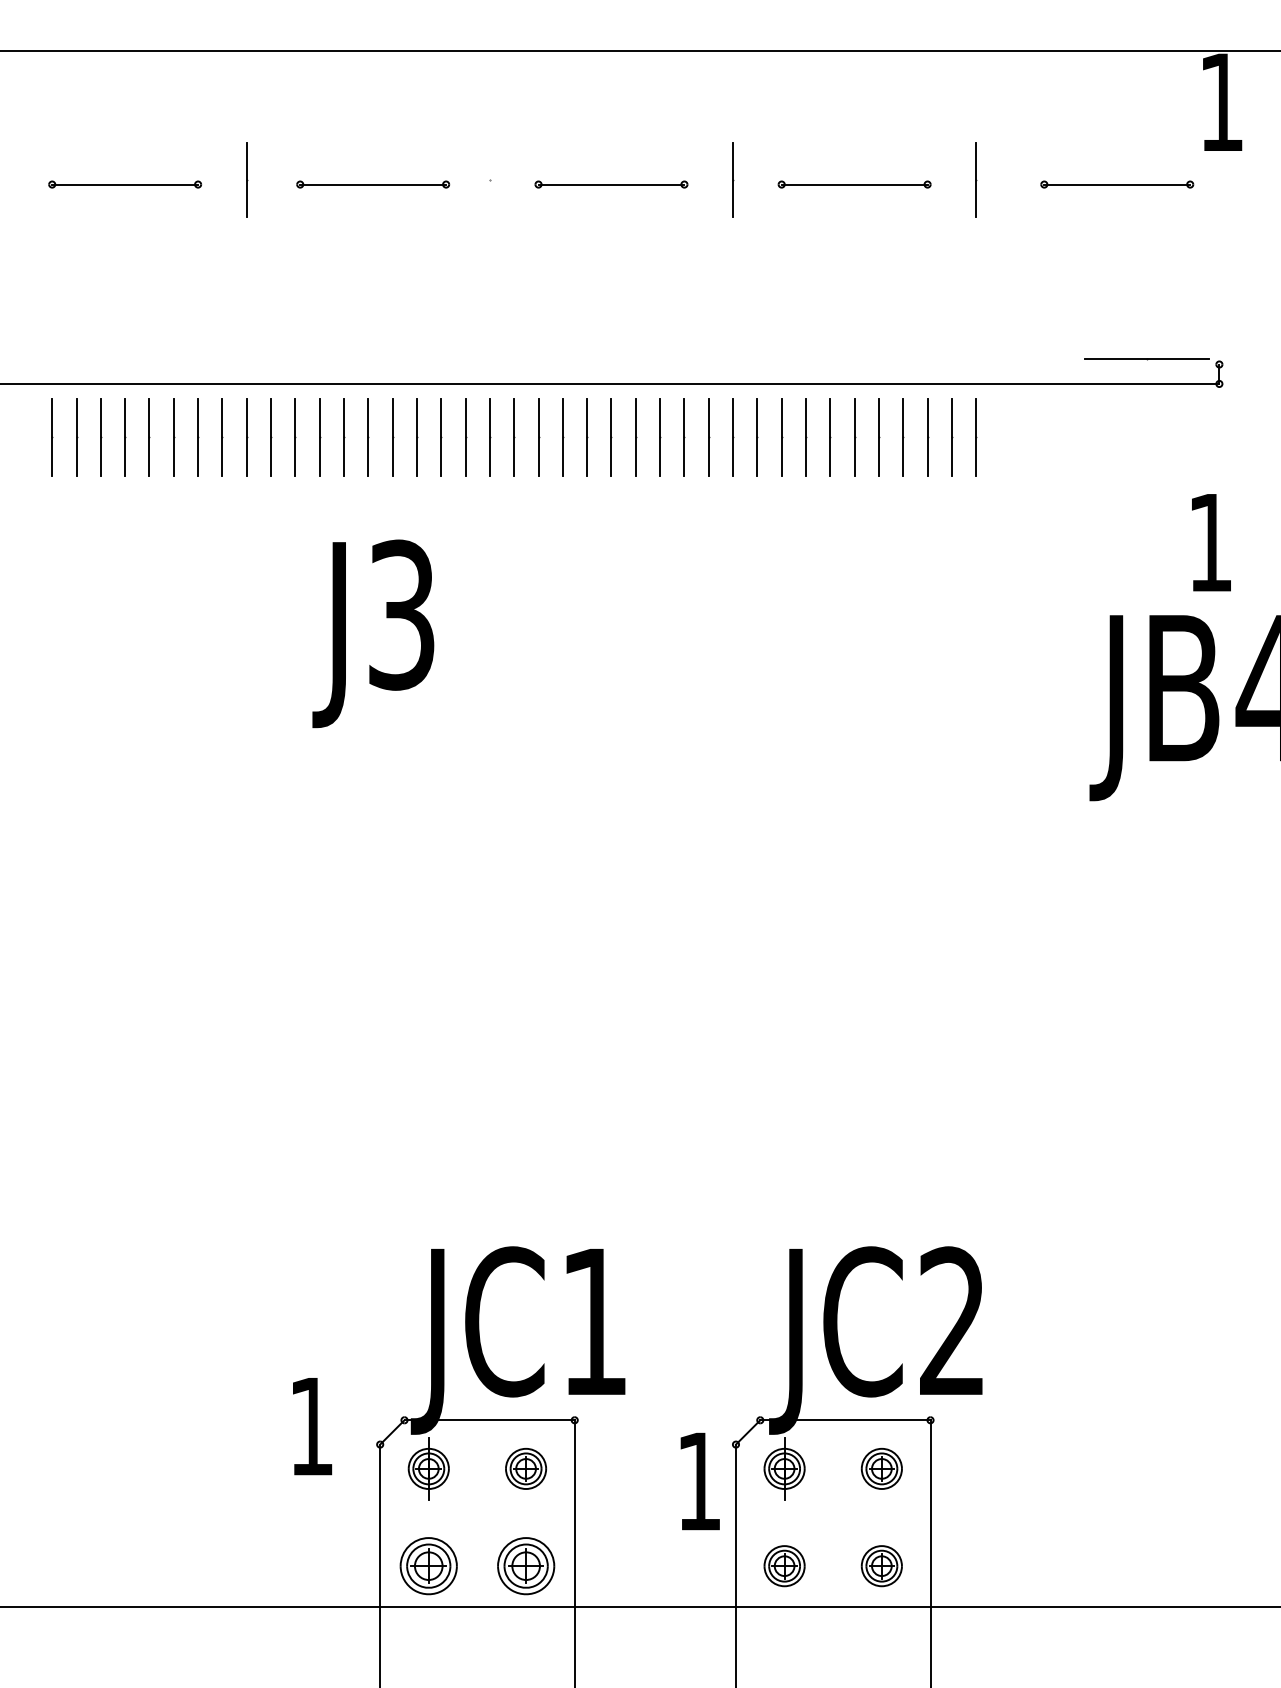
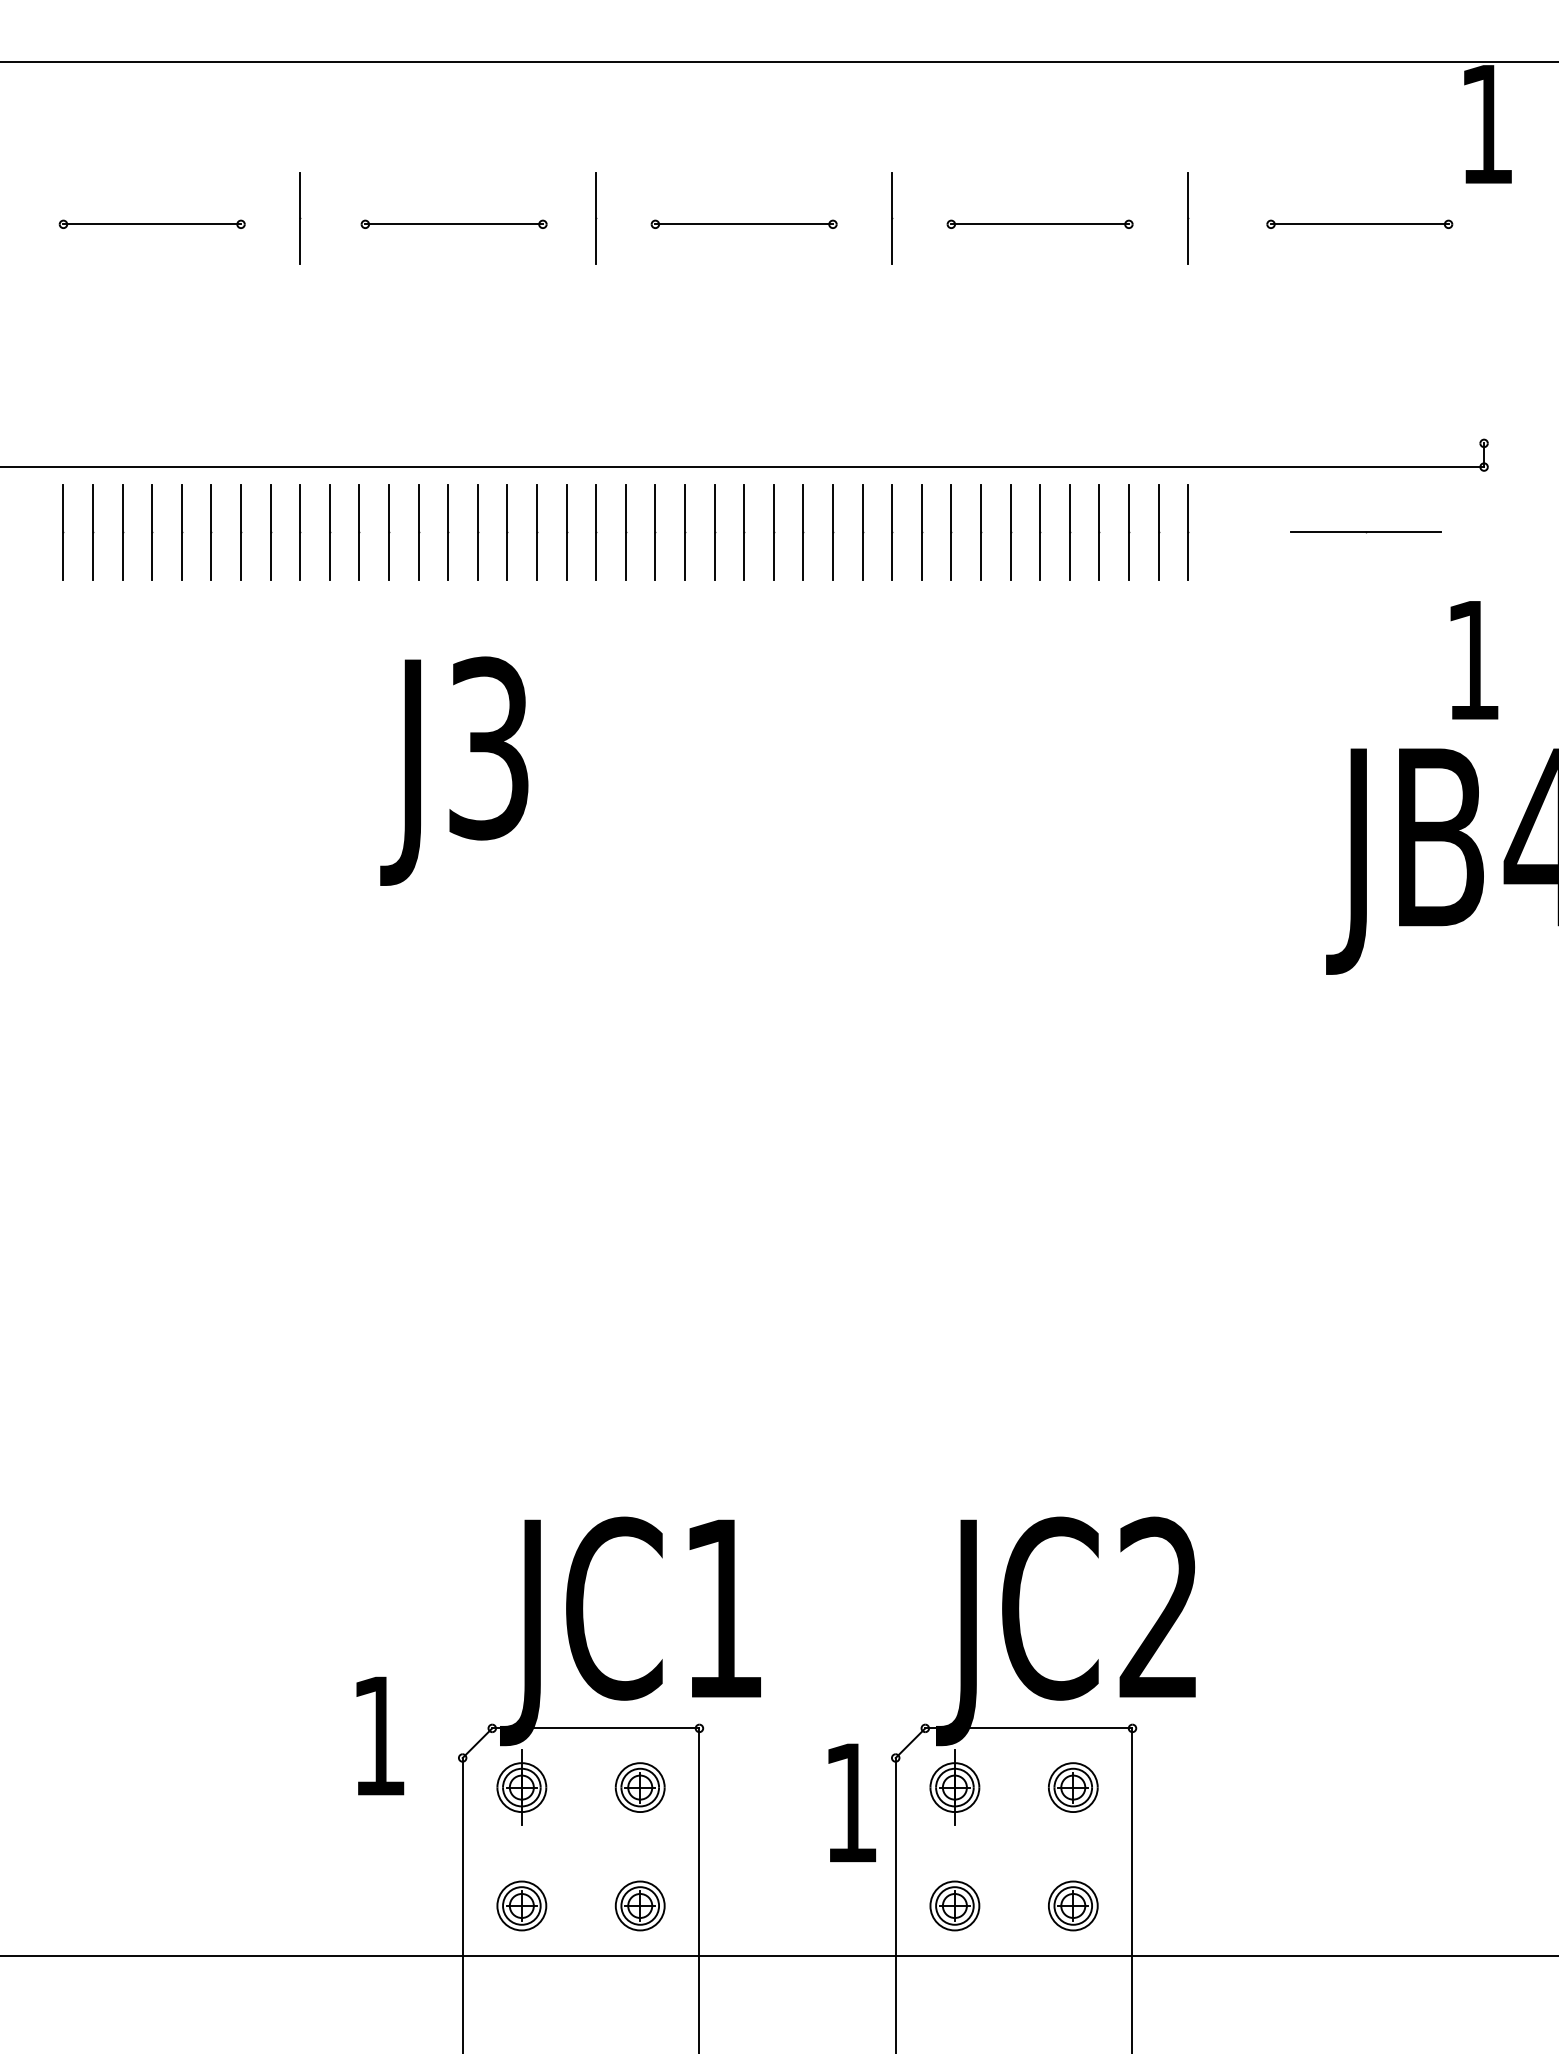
line: (490, 179) -> (596, 218), added
line: (1146, 359) -> (1365, 532), moved
part: (428, 1565) -> (521, 1905), size x0.71
part: (525, 1565) -> (639, 1905), size x0.71

